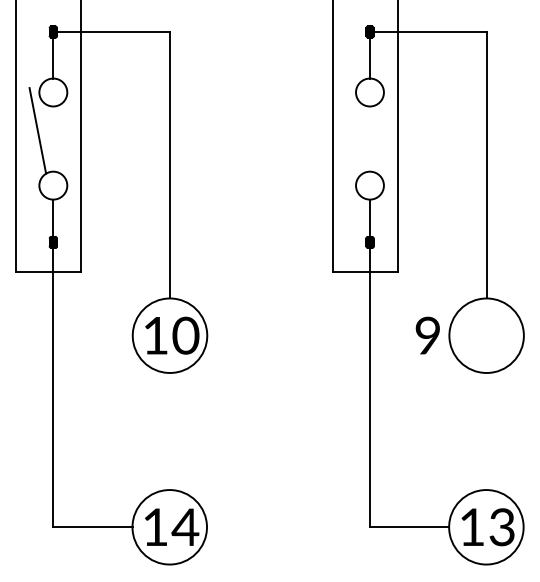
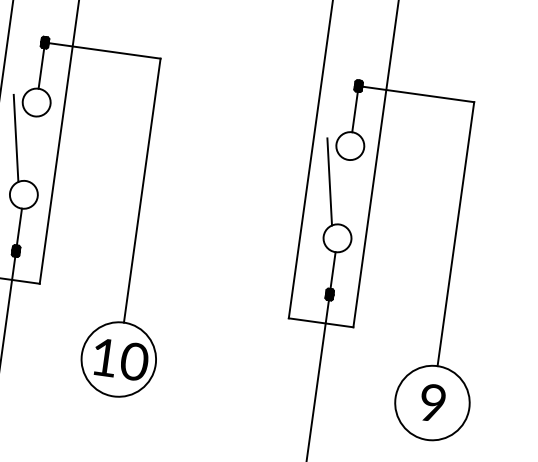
line: (354, 130) -> (329, 181), added
text: (427, 335) -> (432, 402), moved

